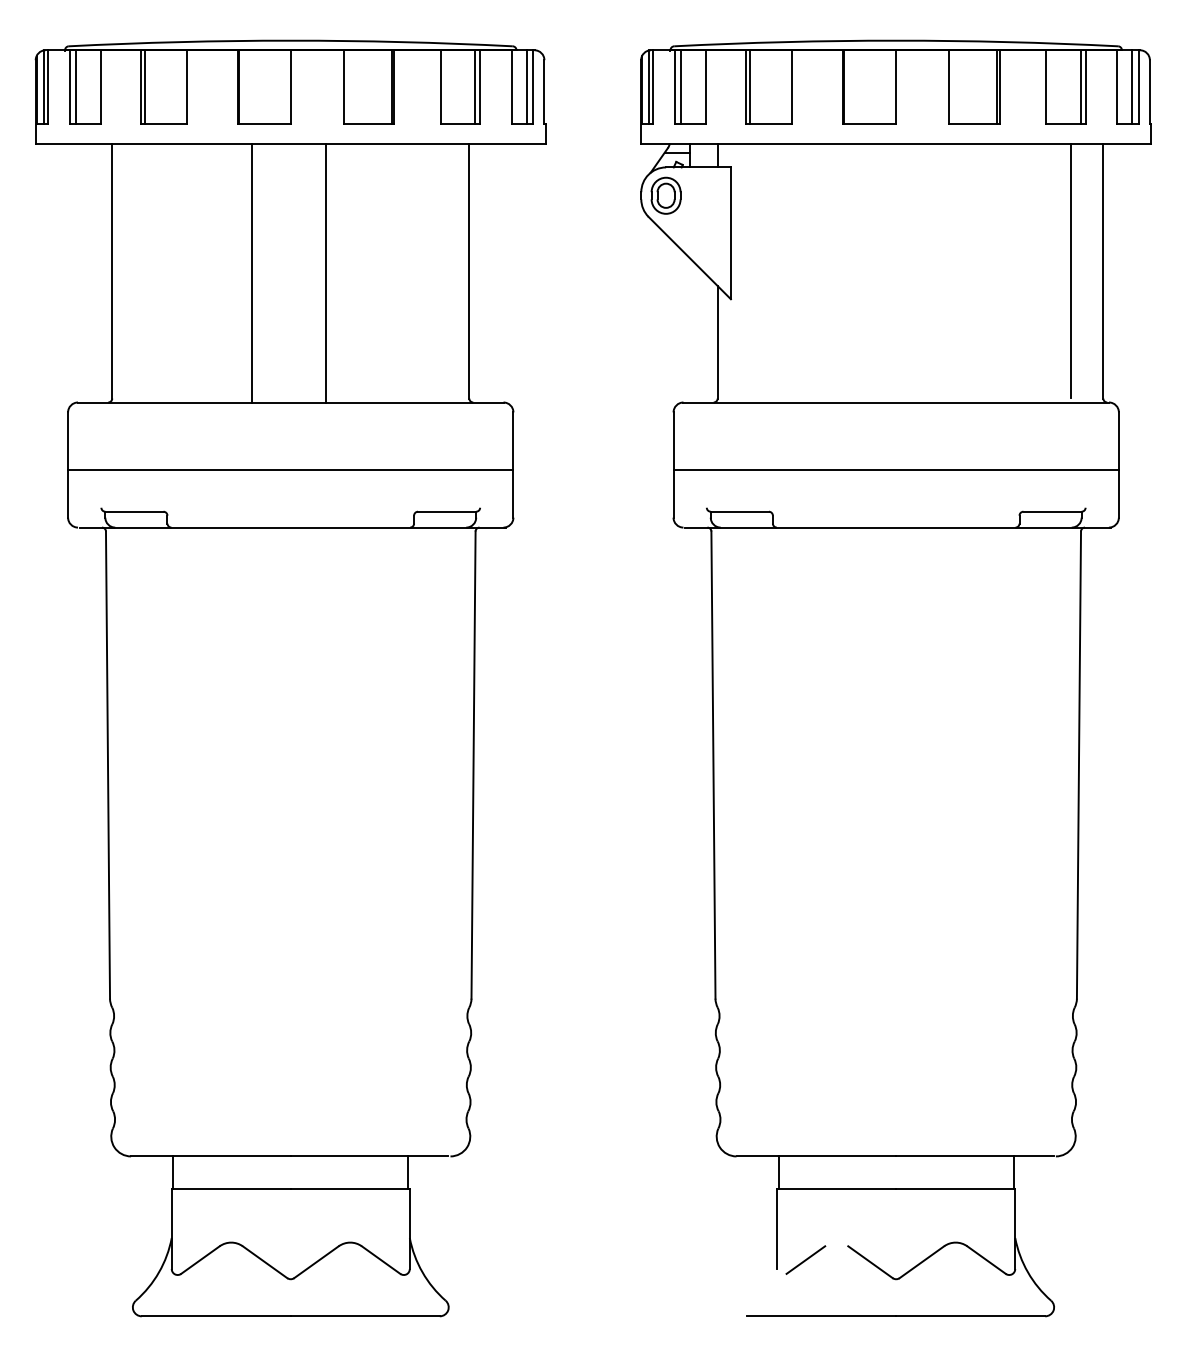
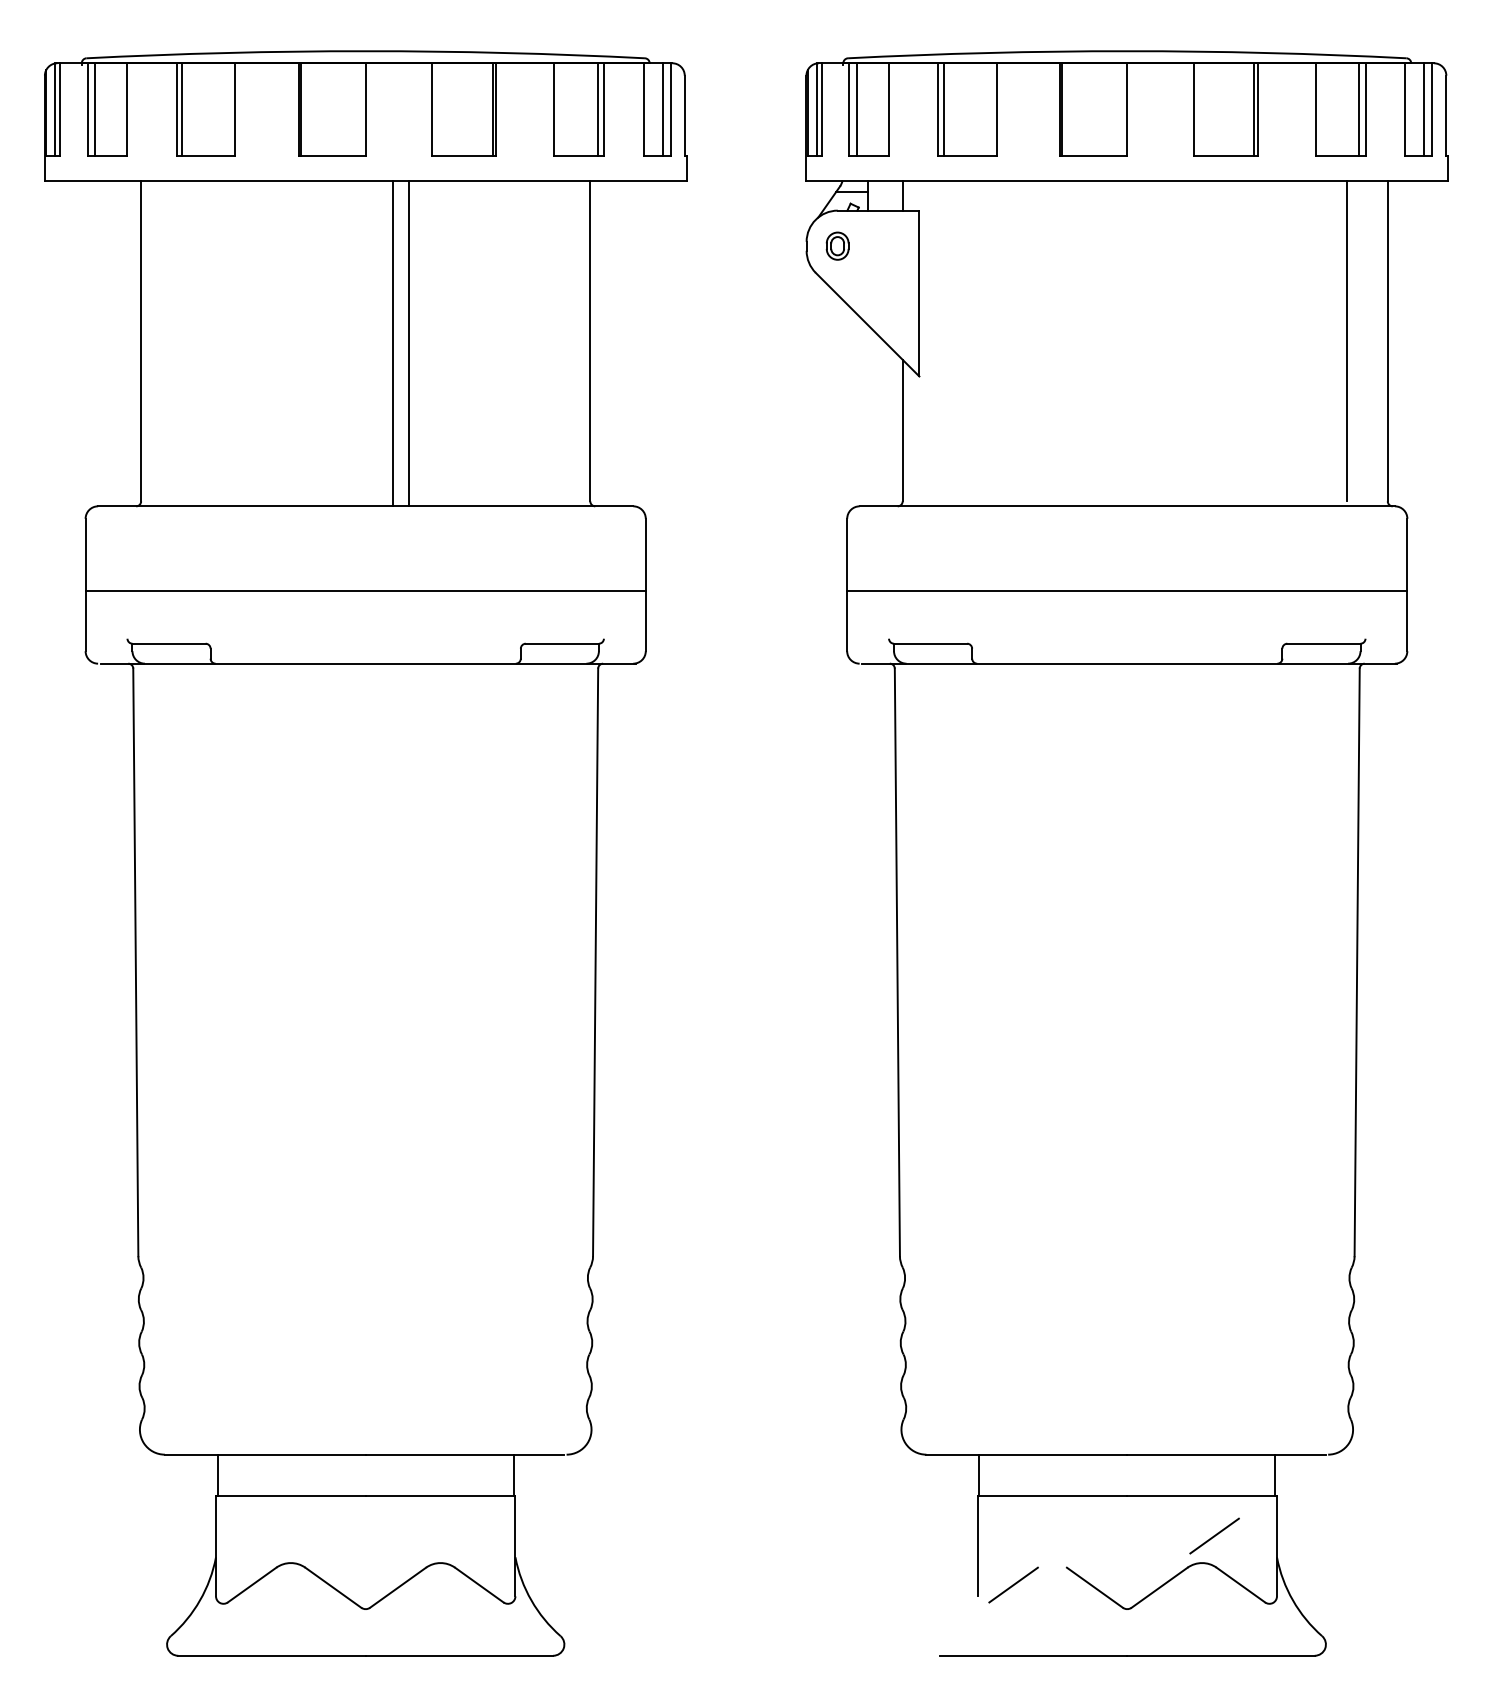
part: (665, 195) -> (837, 245), size x0.6
line: (252, 273) -> (393, 343), moved
line: (965, 1220) -> (1214, 1535), added

